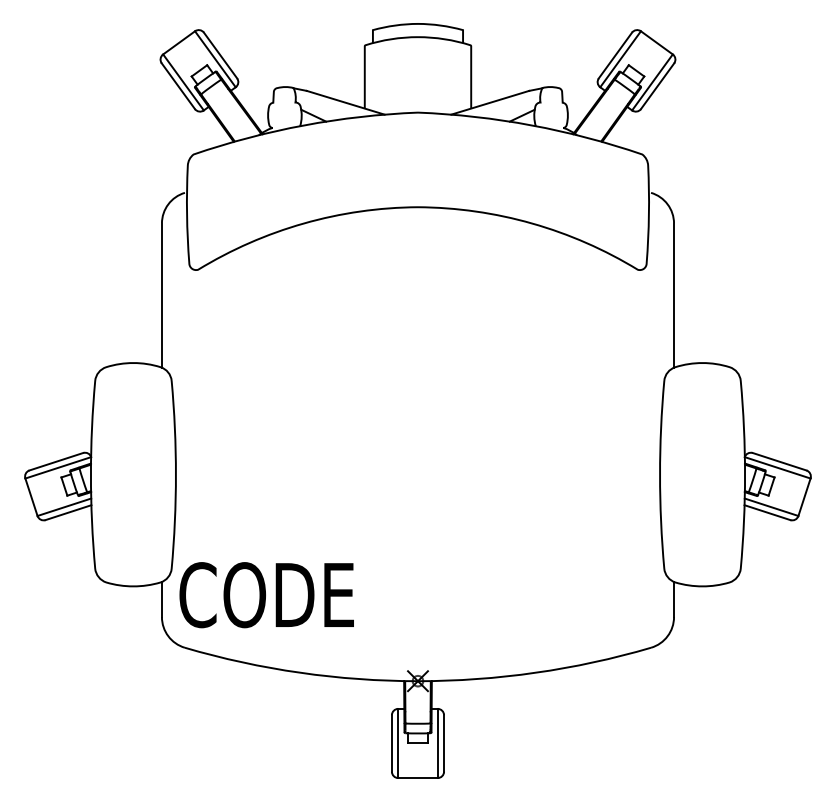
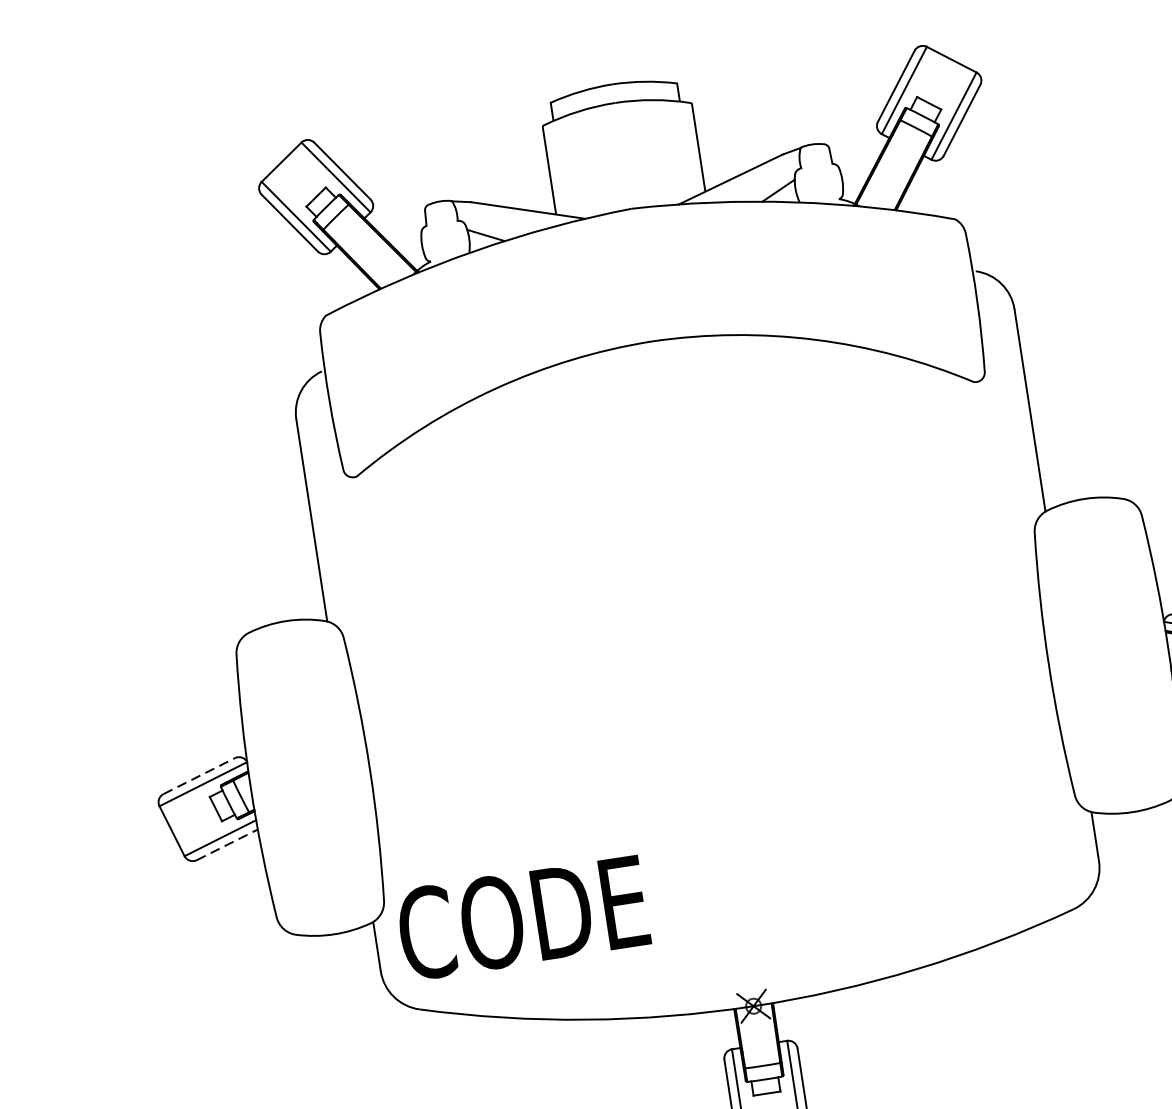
line: (56, 461) -> (199, 775), solid -> dashed
line: (68, 512) -> (227, 844), solid -> dashed

